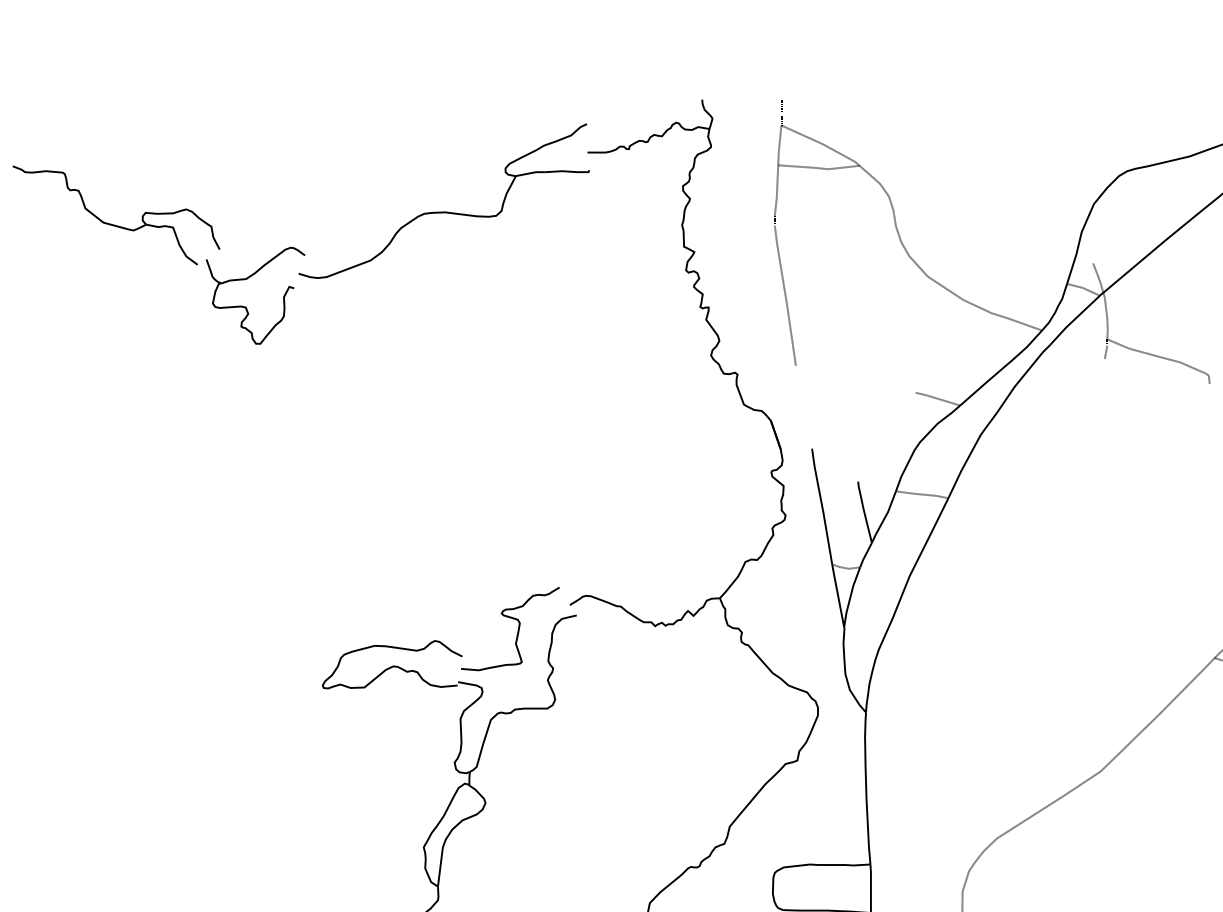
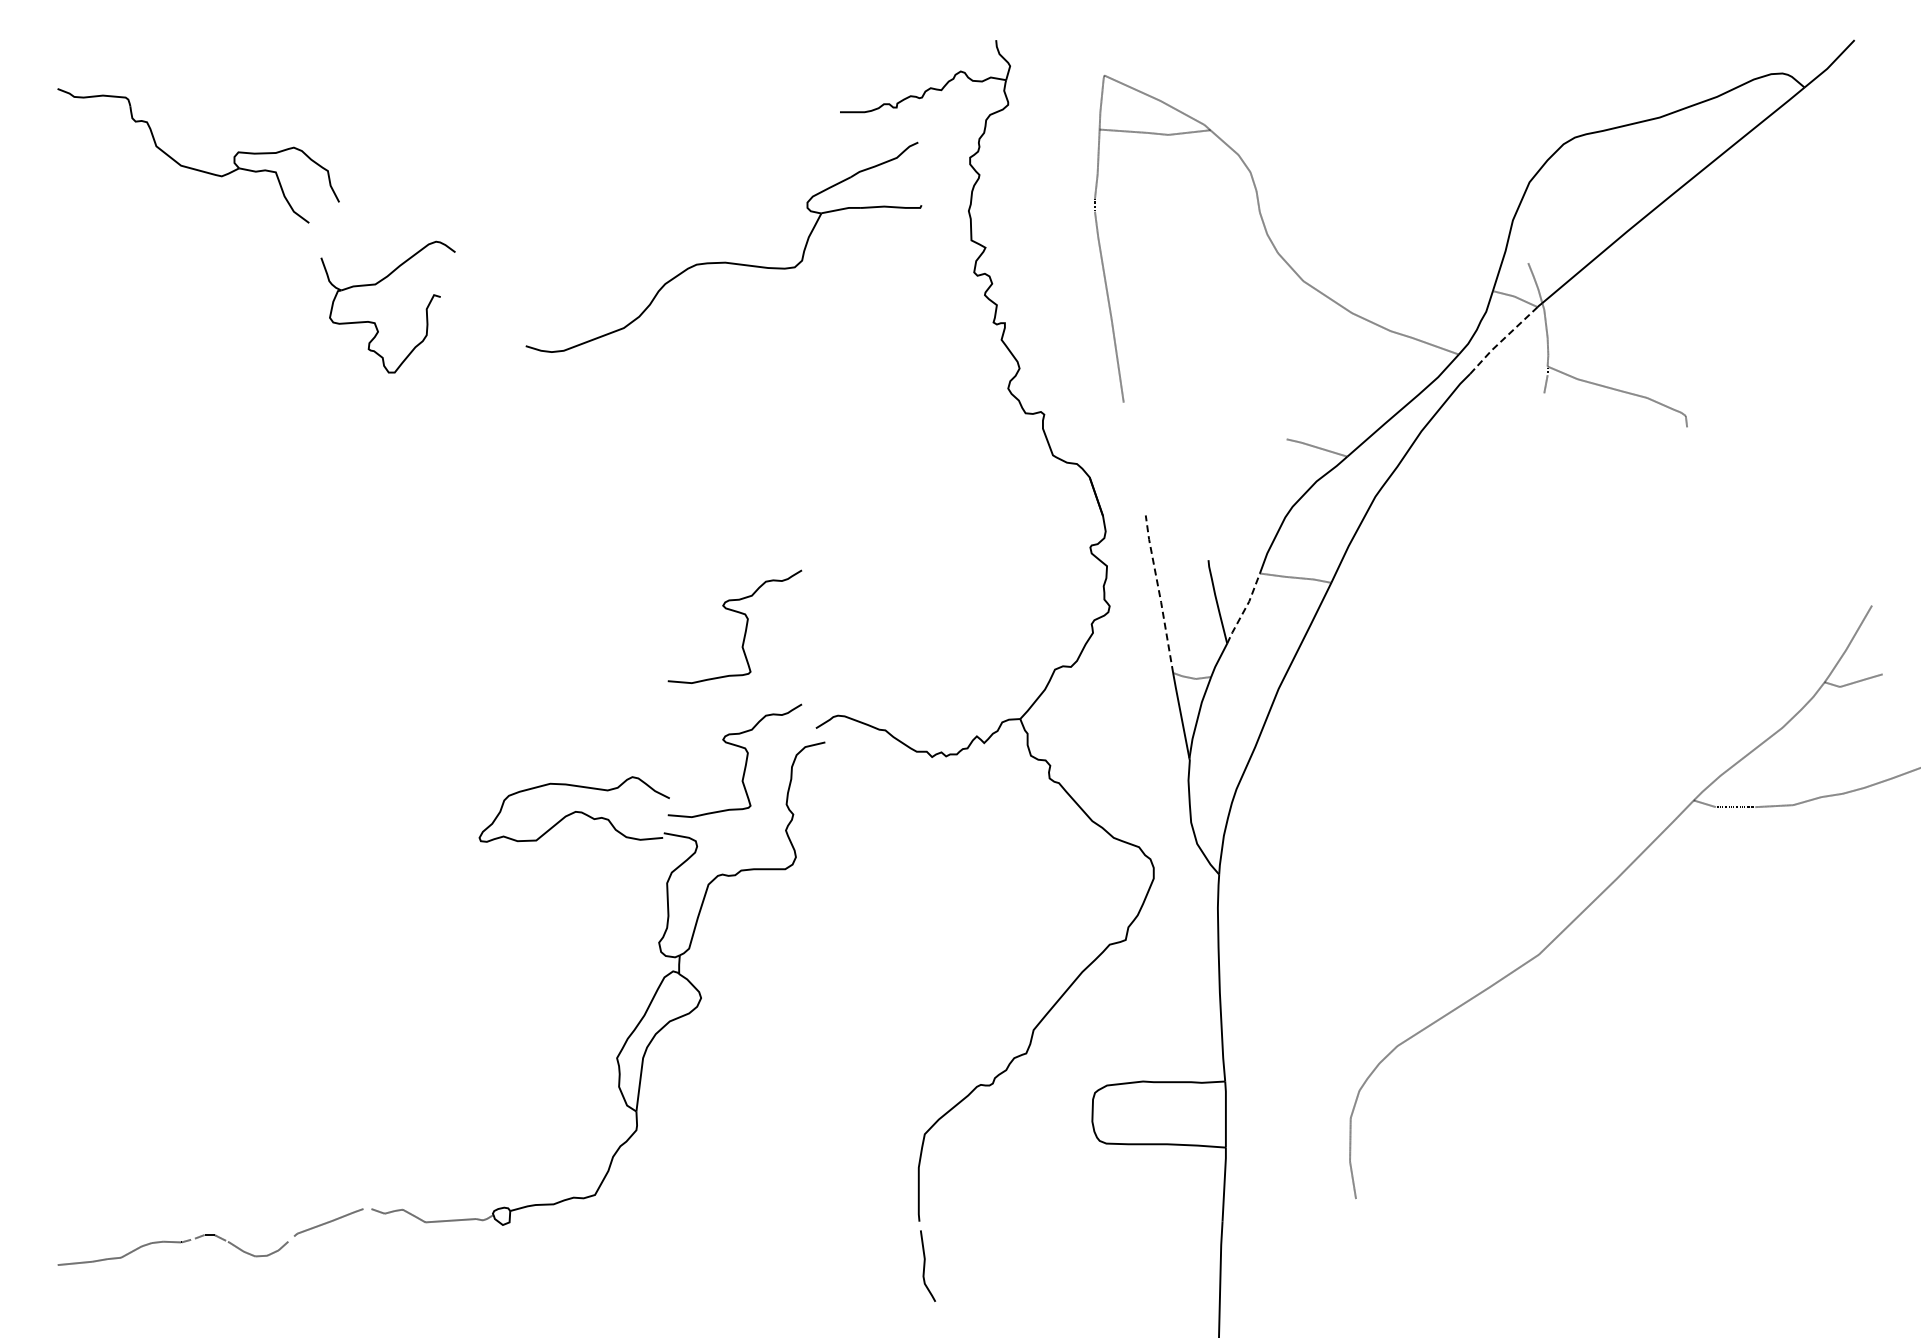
line: (781, 112) -> (1104, 57), removed
part: (443, 211) -> (723, 261), moved
part: (114, 224) -> (196, 168), moved
line: (1074, 319) -> (1503, 339), solid -> dashed
line: (822, 506) -> (1159, 593), solid -> dashed
line: (885, 517) -> (1245, 608), solid -> dashed
curve: (518, 530) -> (745, 626), added

